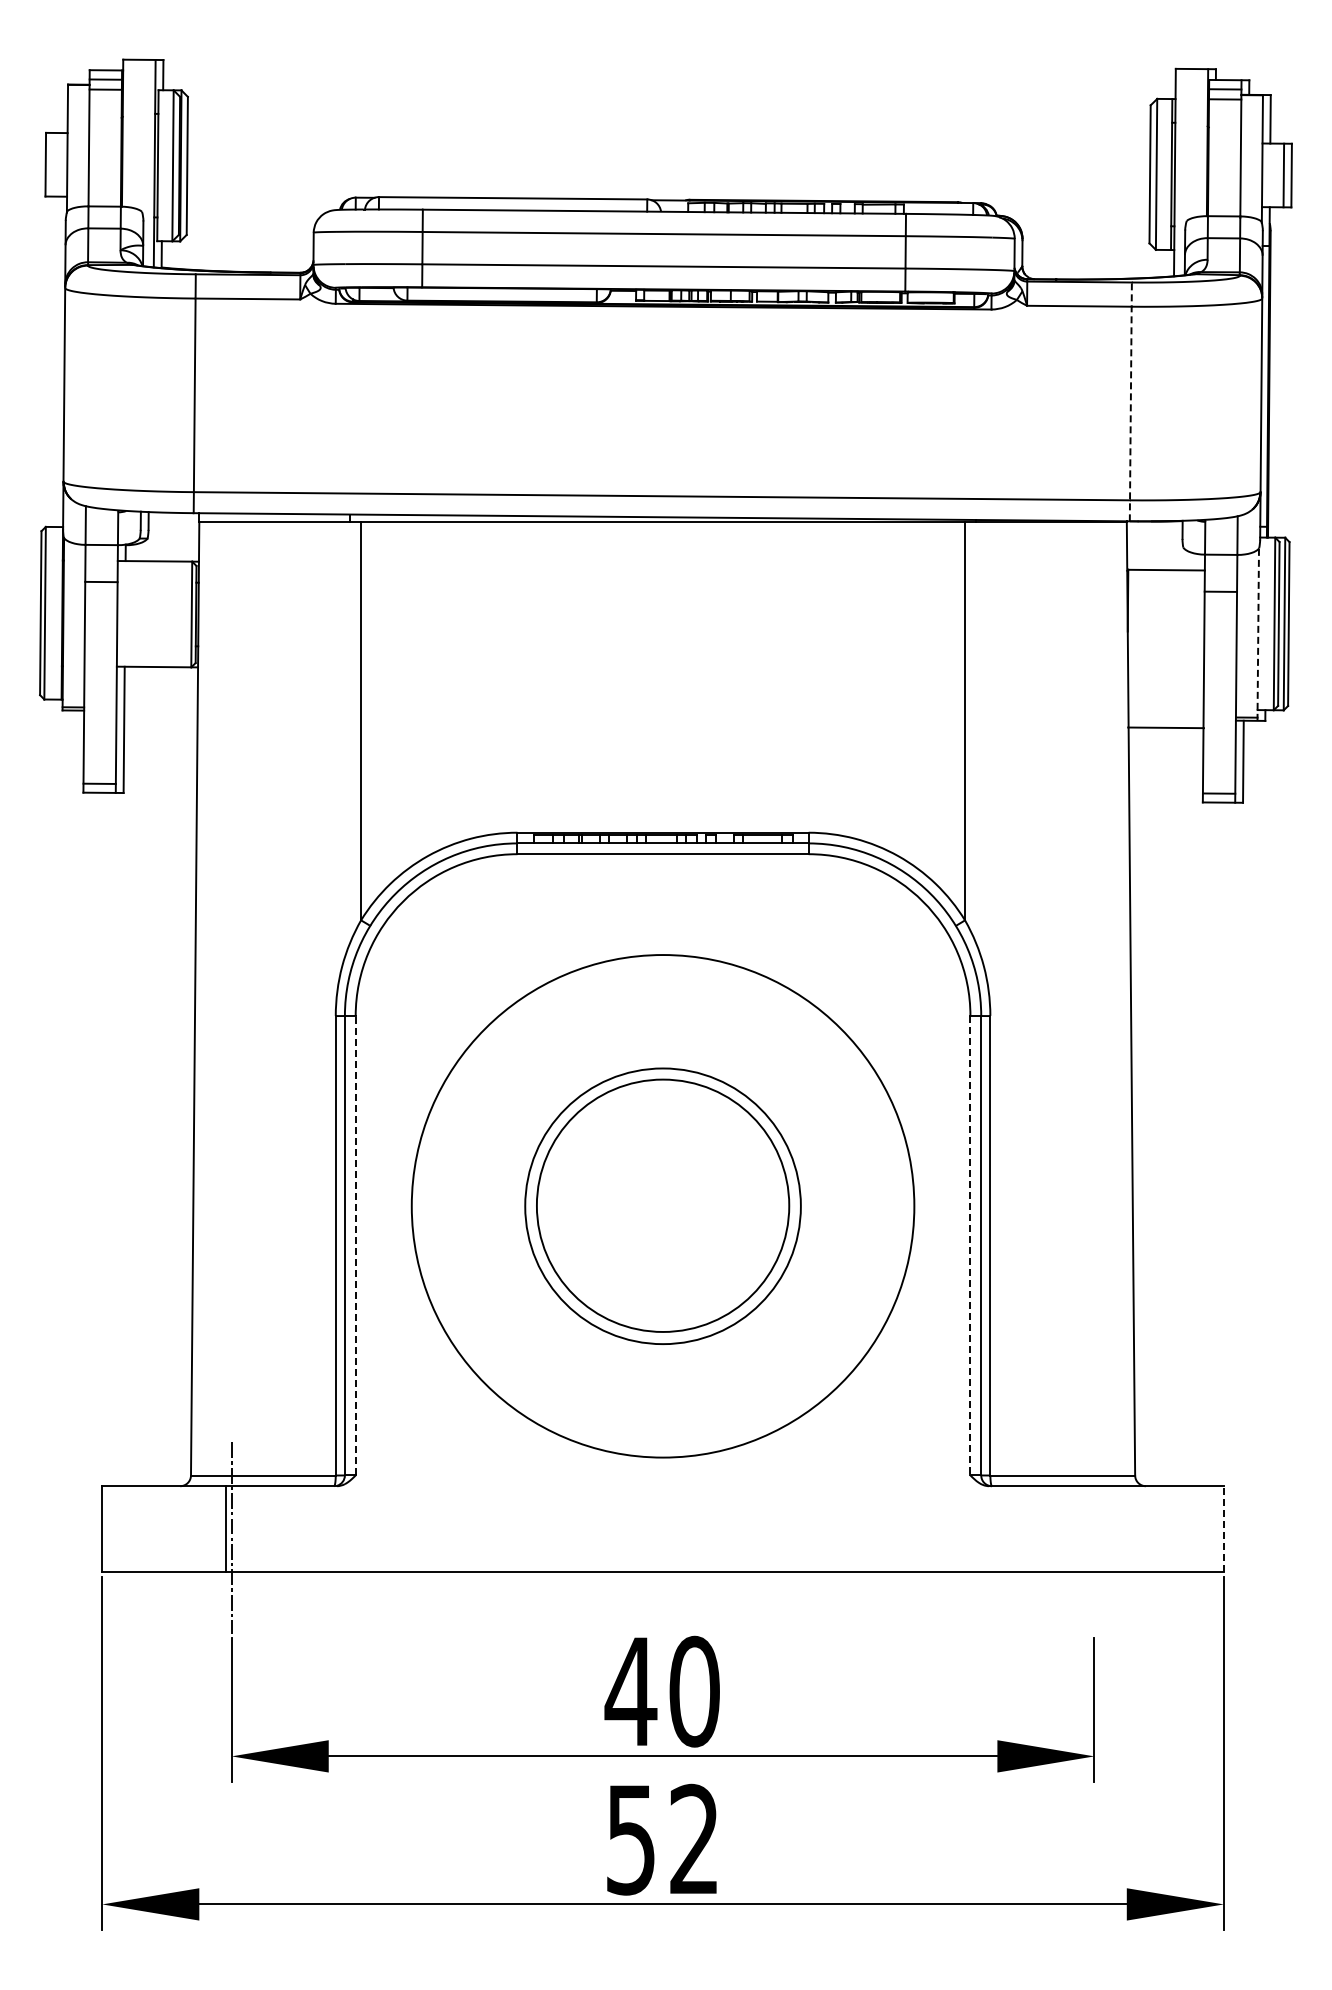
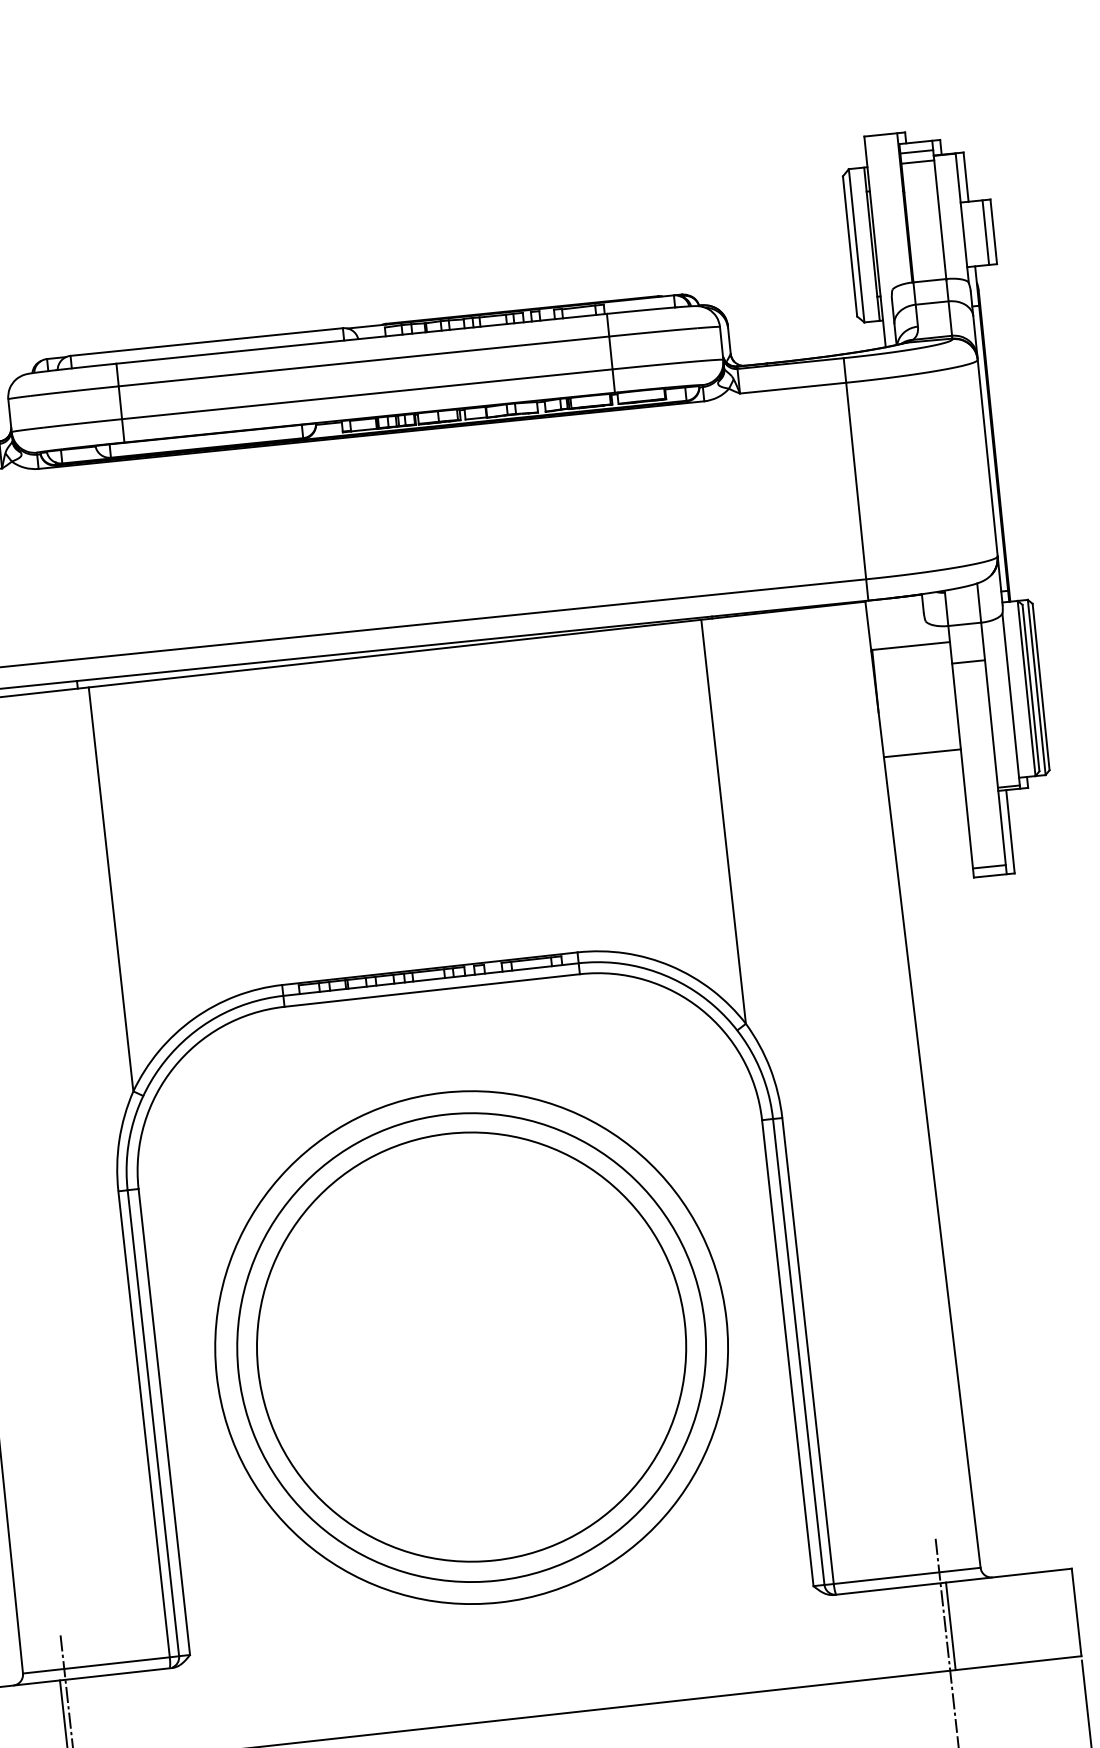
line: (1130, 401) -> (855, 479), dashed -> solid
line: (1258, 634) -> (1011, 701), dashed -> solid
line: (1165, 727) -> (921, 753), moved
circle: (662, 1205) -> (470, 1346), size x1.67
circle: (662, 1206) -> (471, 1347), size x1.67
line: (355, 1245) -> (164, 1421), dashed -> solid
line: (970, 1245) -> (787, 1352), dashed -> solid
line: (1223, 1528) -> (1076, 1611), dashed -> solid
line: (1099, 1529) -> (950, 1626), added
line: (1094, 1537) -> (946, 1635), added

